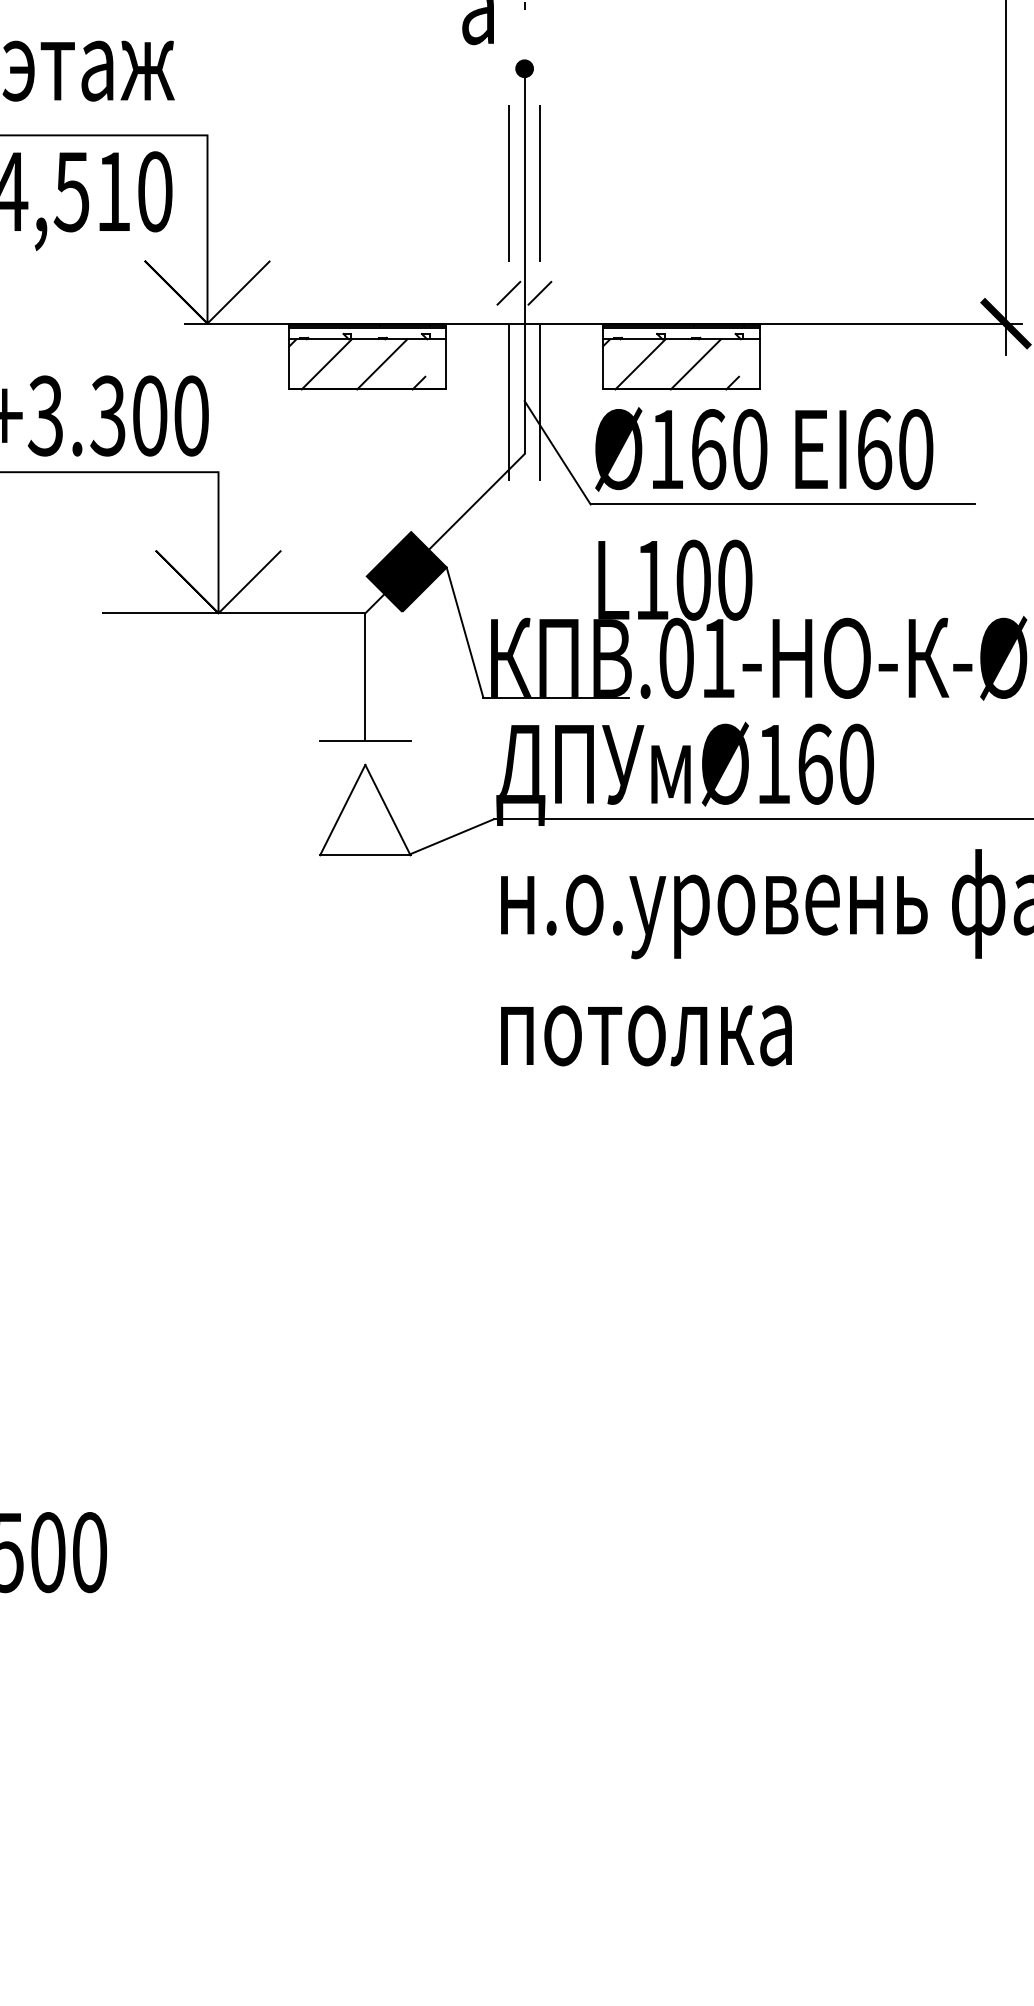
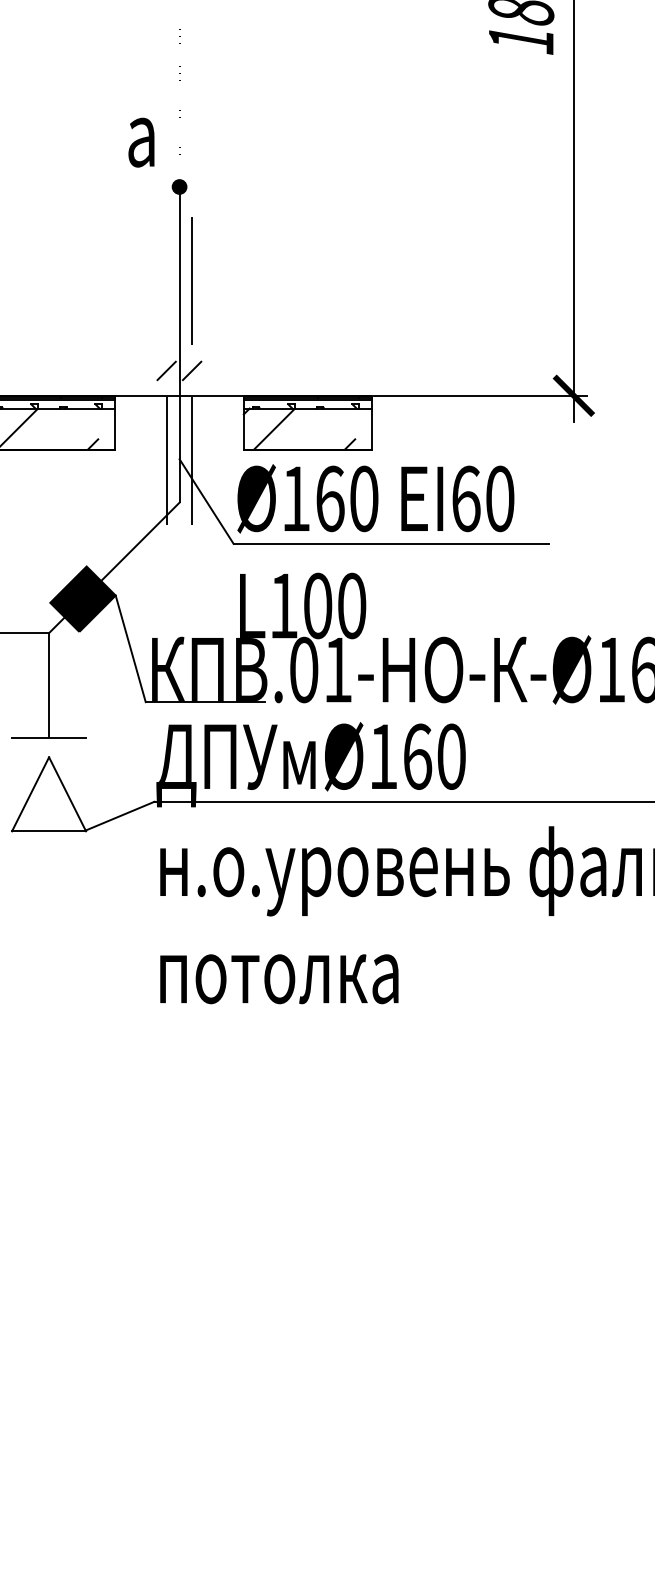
line: (508, 183) -> (166, 280), removed
line: (382, 364) -> (63, 429), removed
line: (695, 364) -> (319, 429), removed

